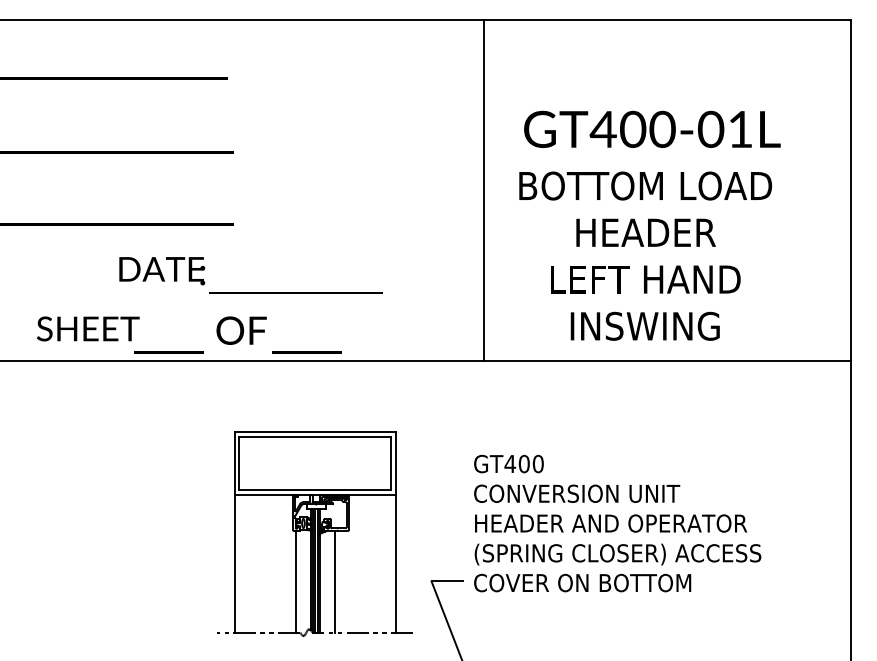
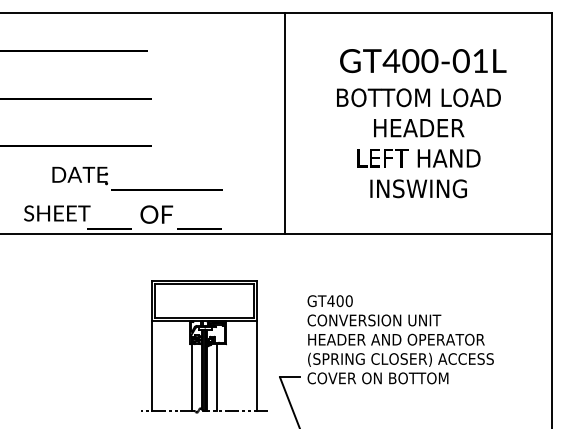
line: (484, 190) -> (285, 123), moved
text: (649, 225) -> (421, 123), moved
text: (250, 275) -> (137, 178), moved

